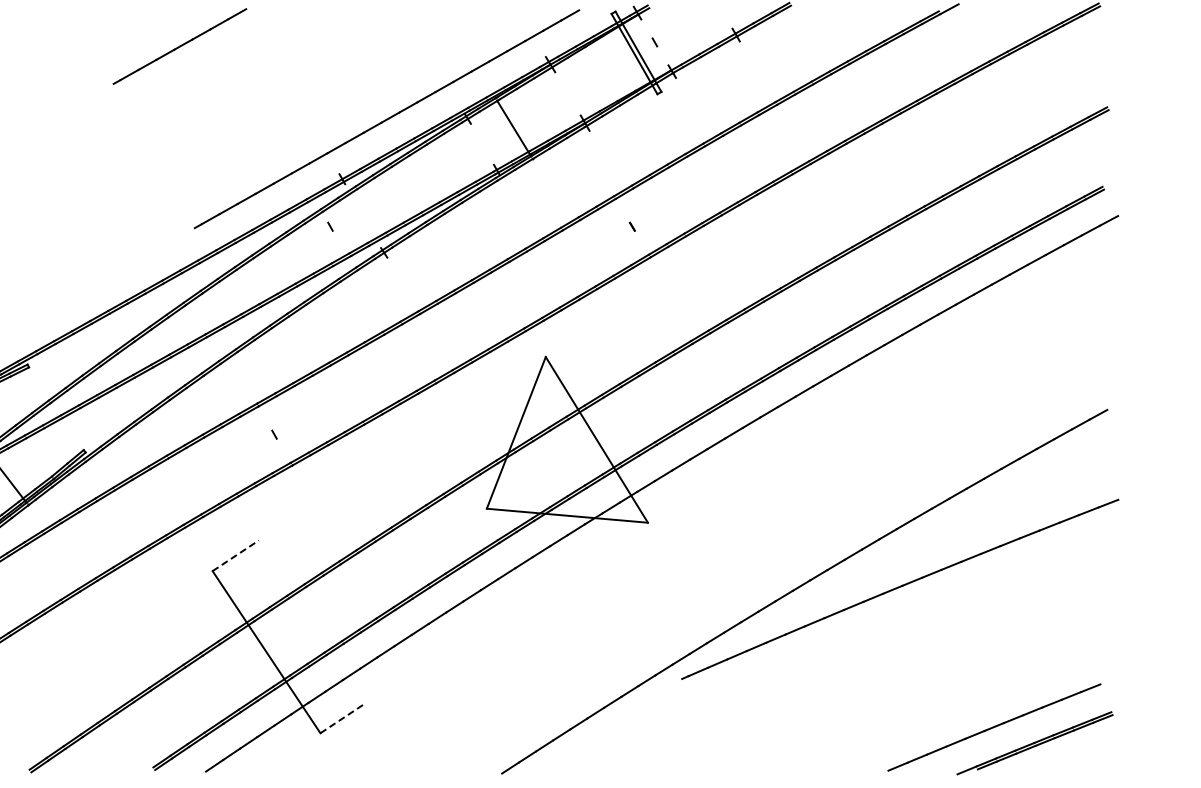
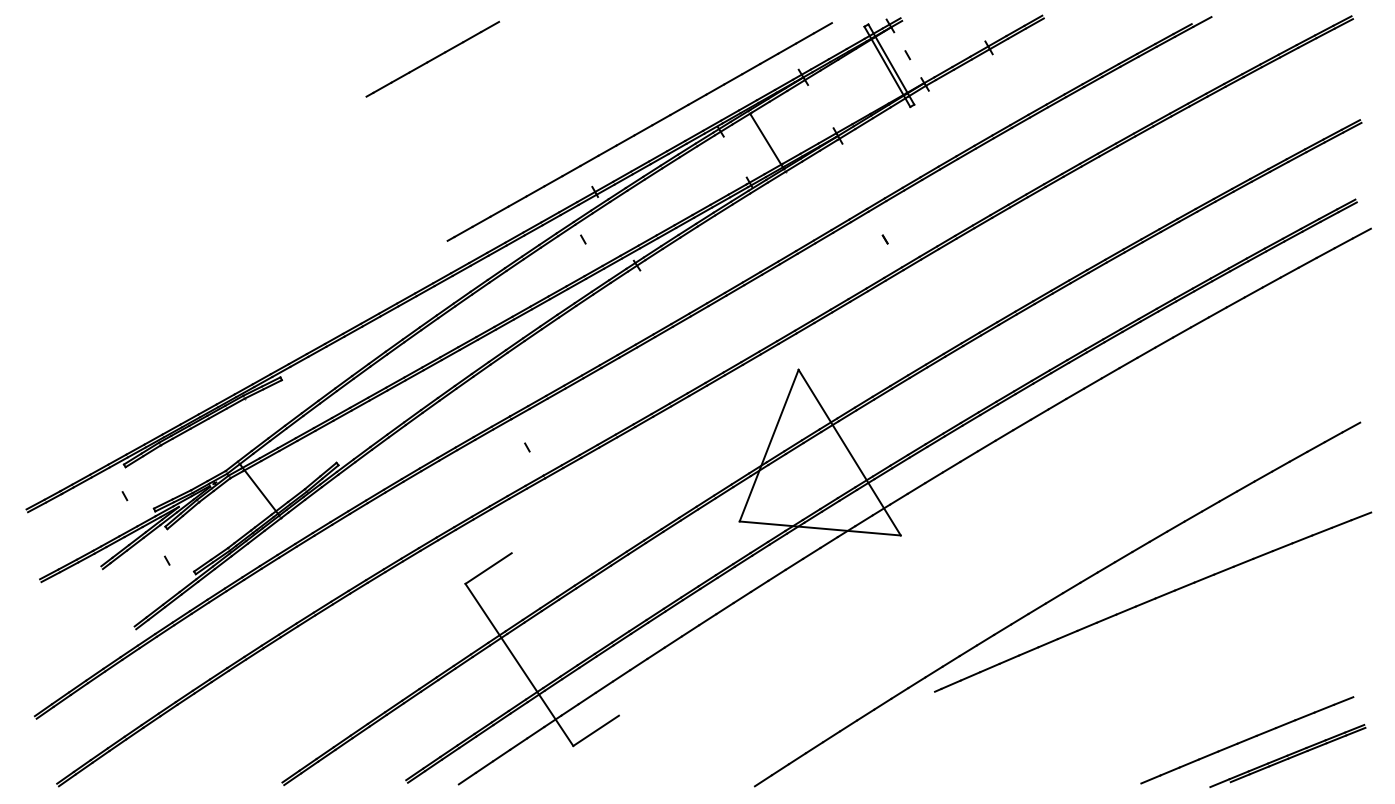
line: (235, 555) -> (488, 568), dashed -> solid
line: (343, 717) -> (596, 730), dashed -> solid

